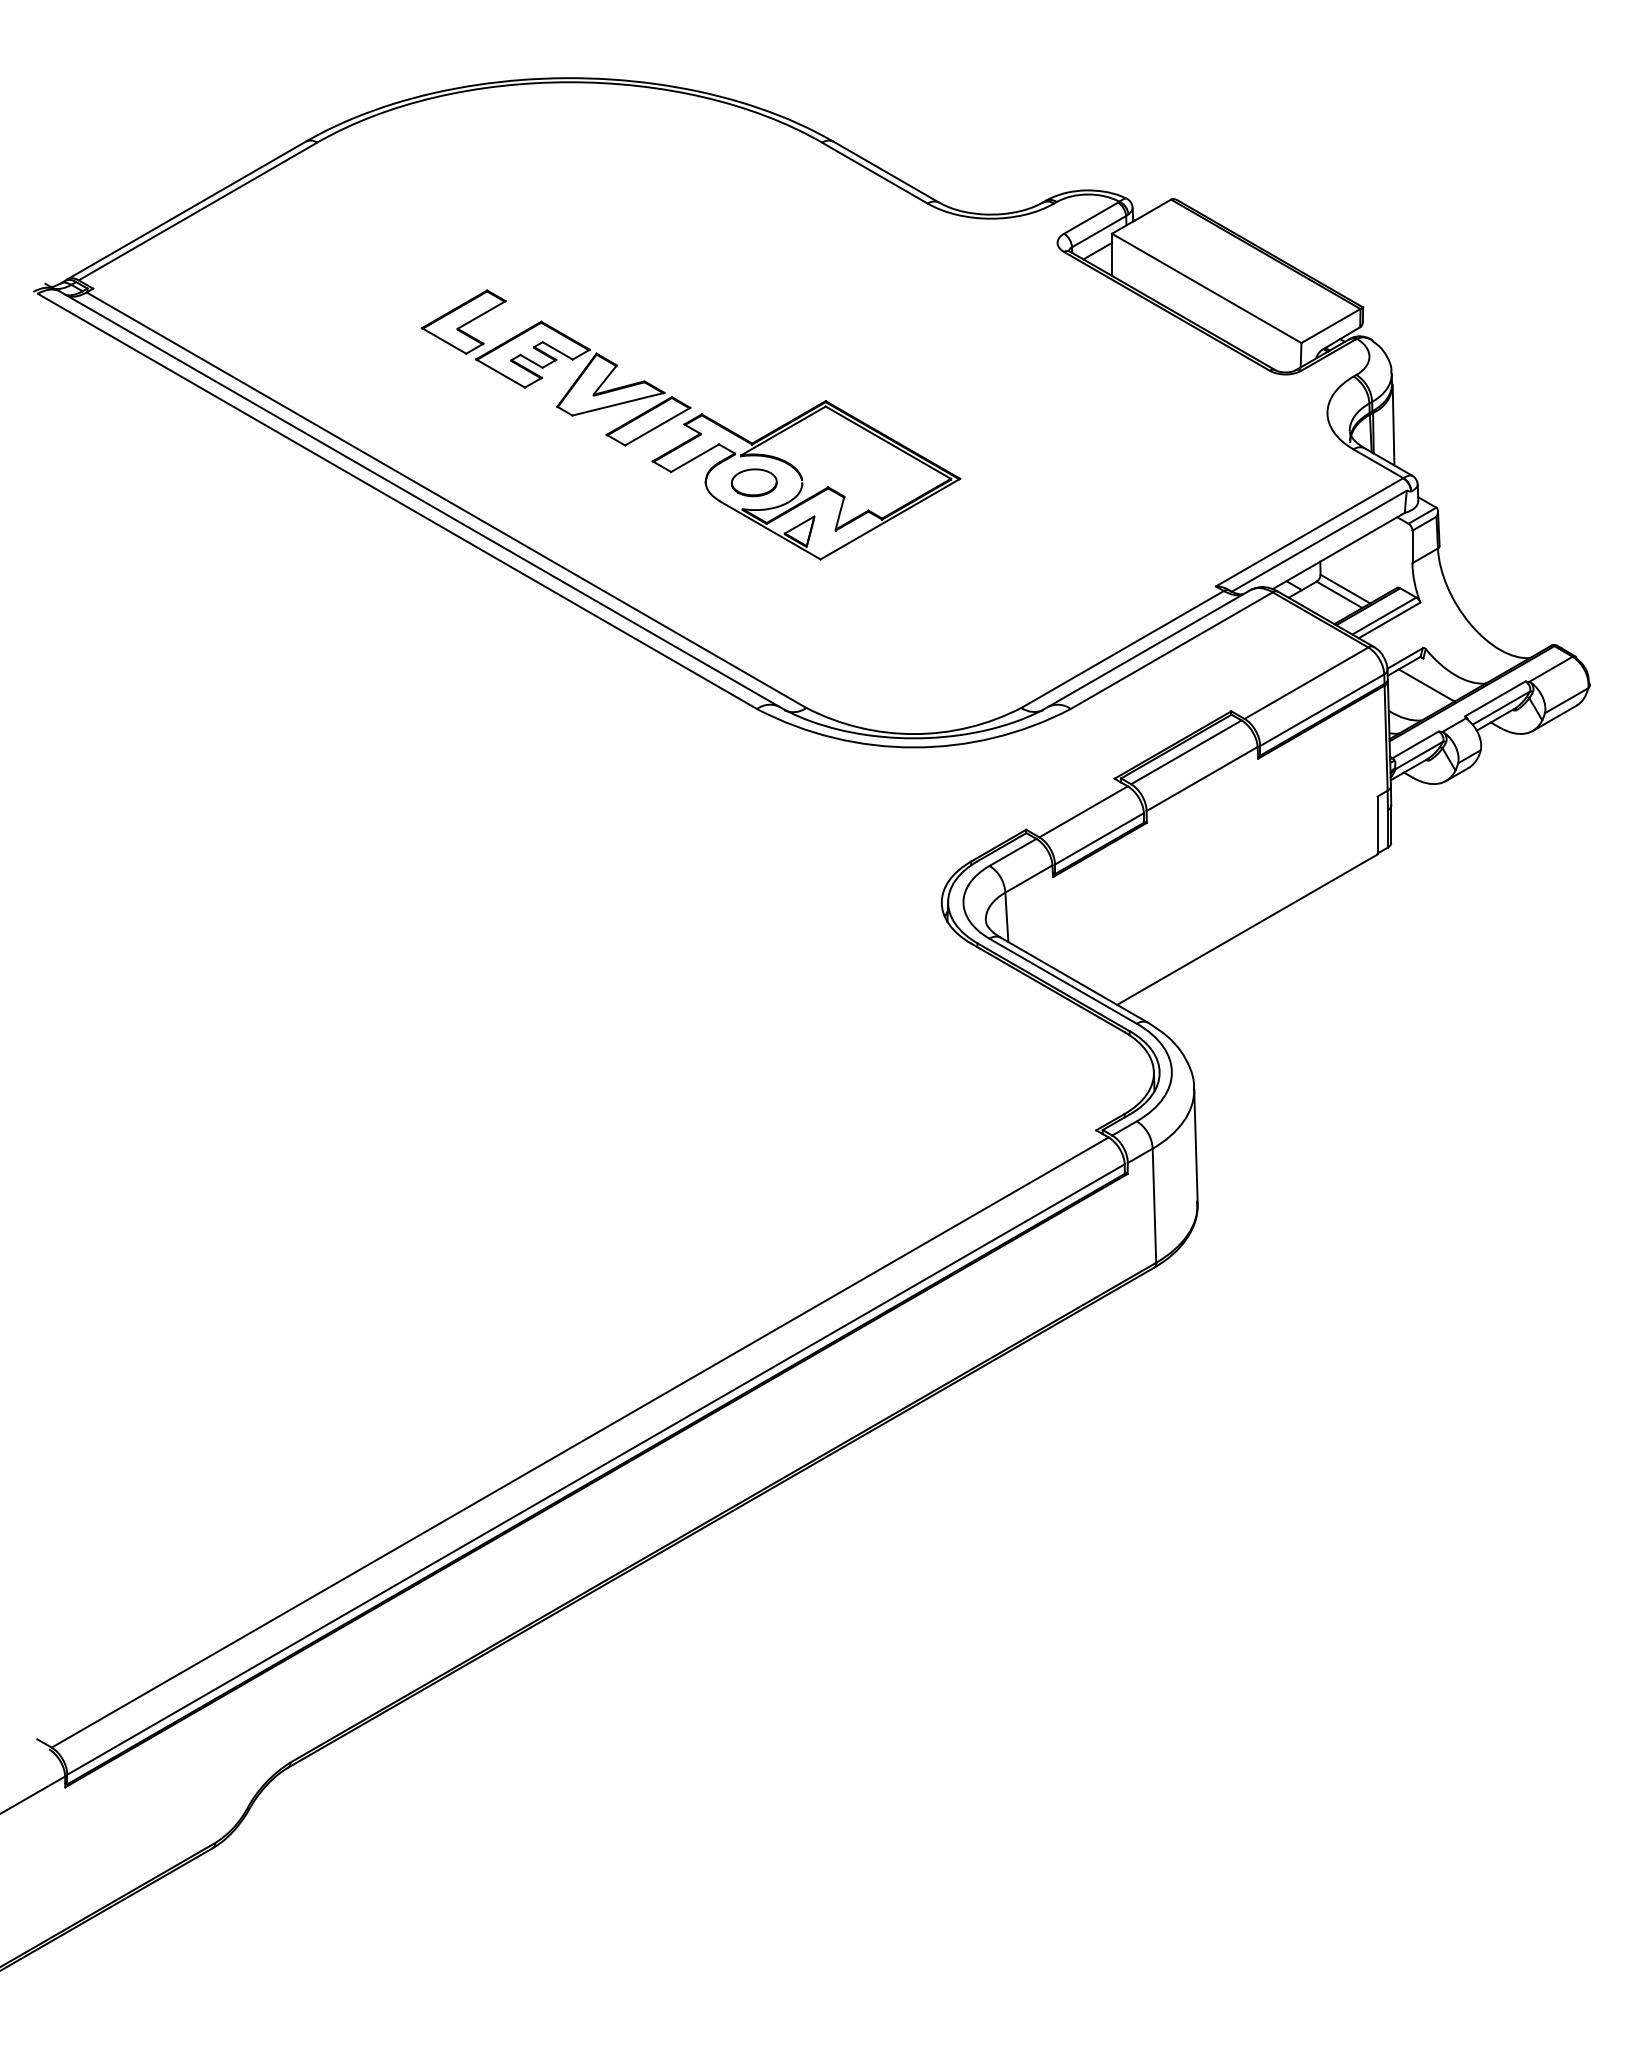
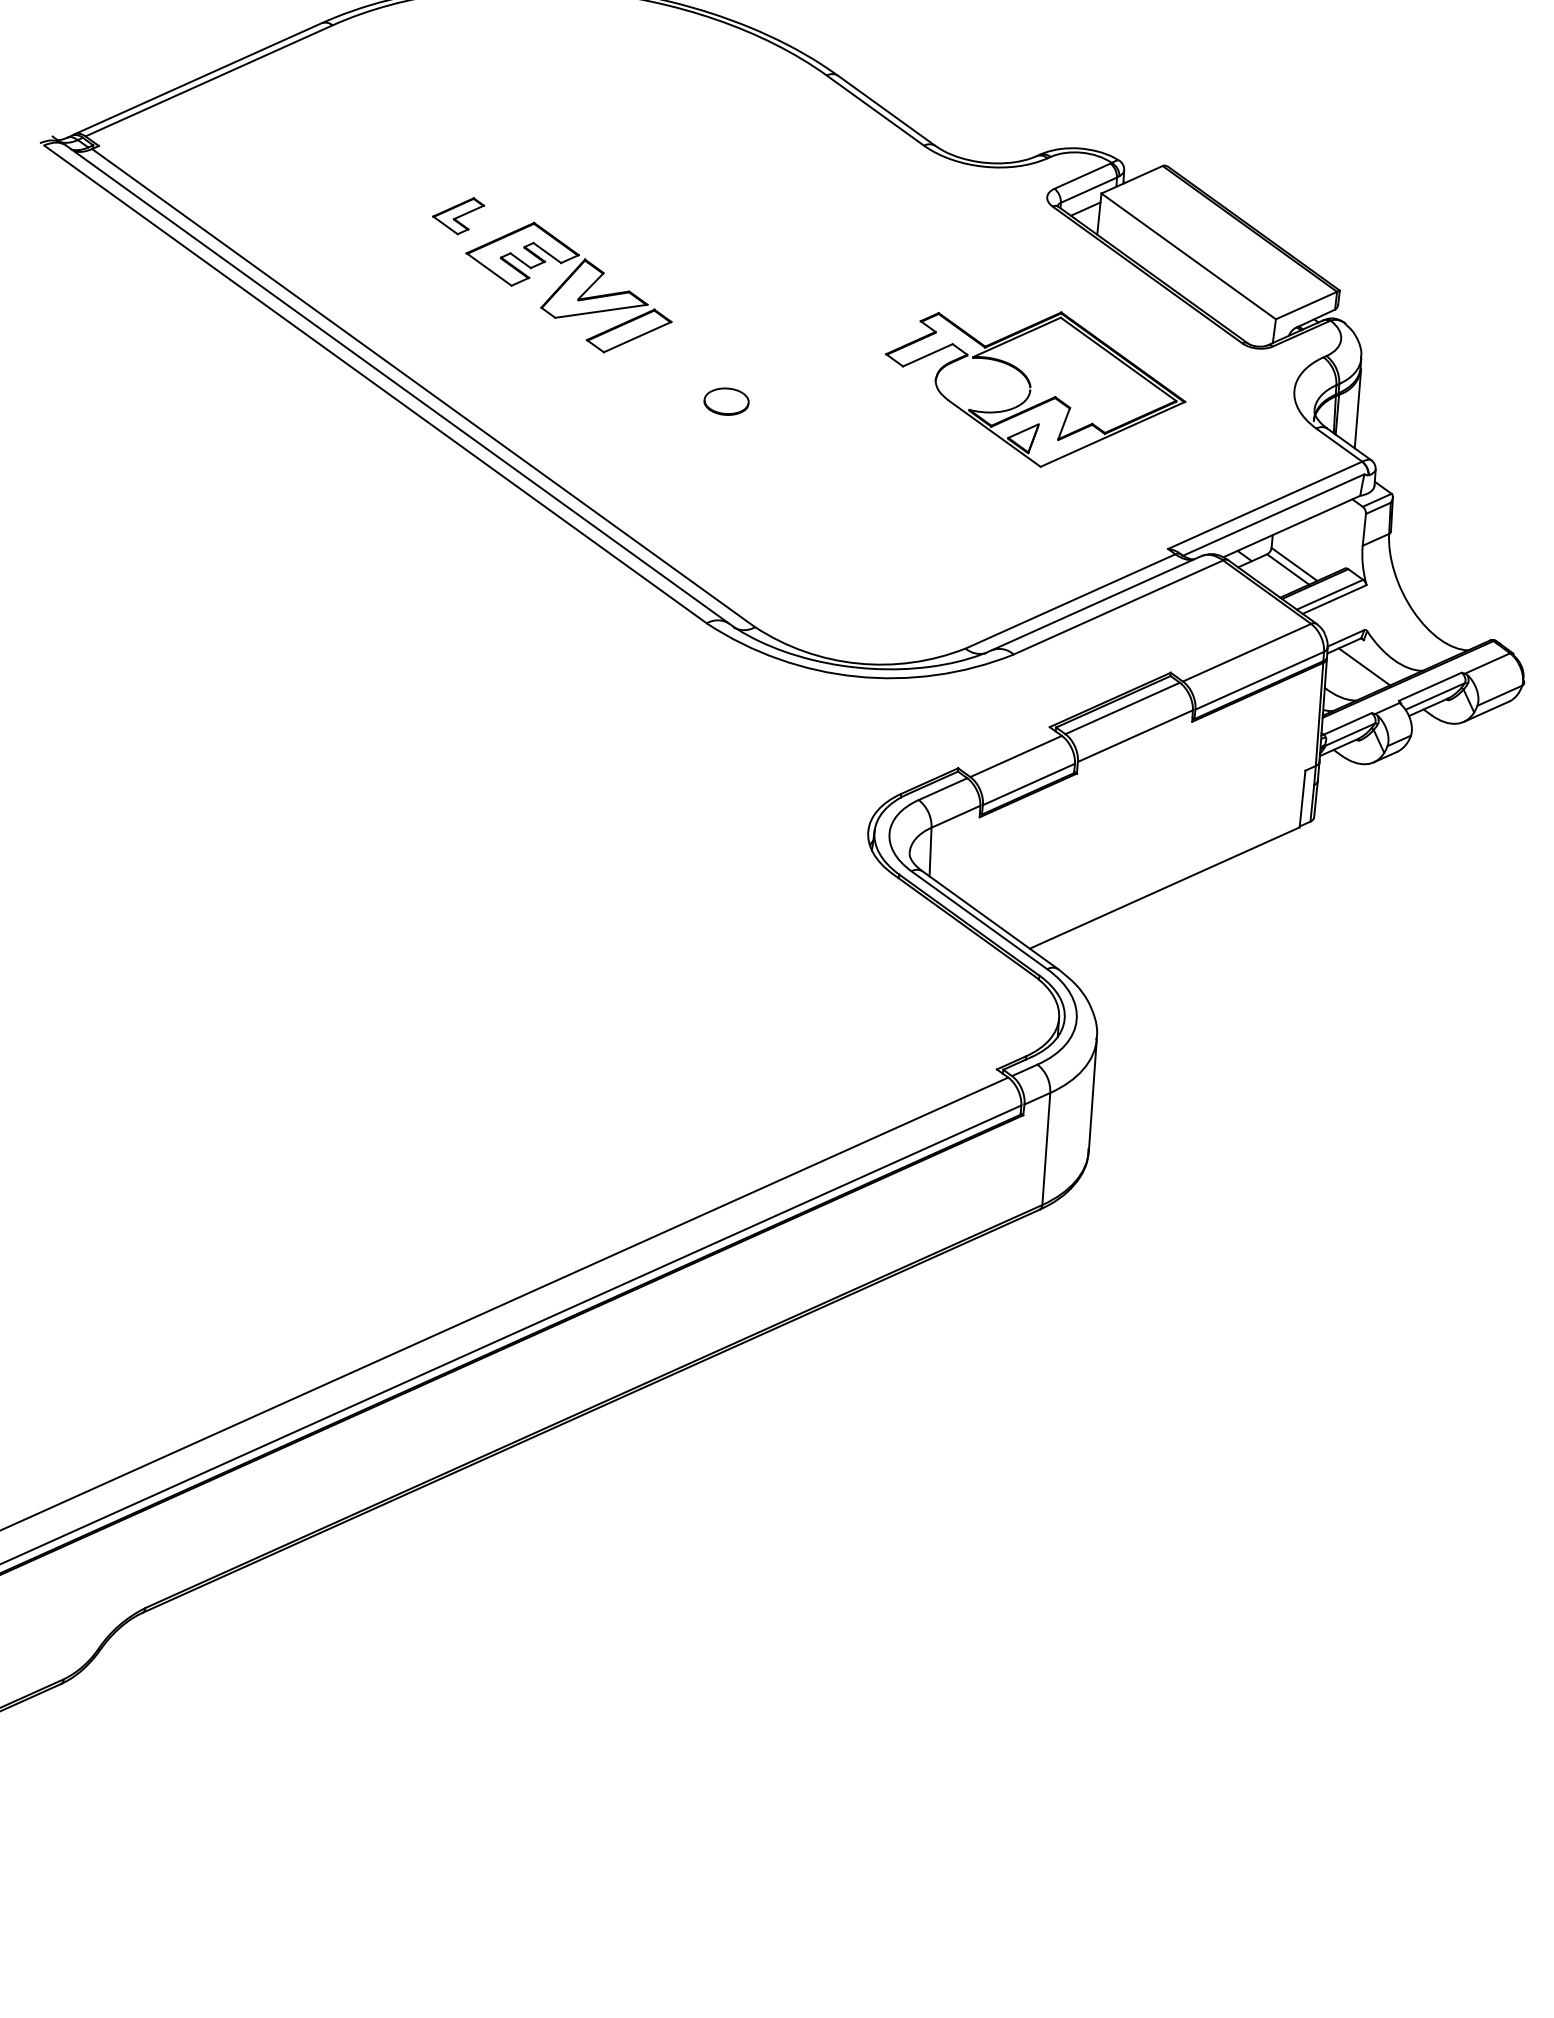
part: (463, 321) -> (458, 214), size x0.6
part: (806, 480) -> (1034, 388), moved

